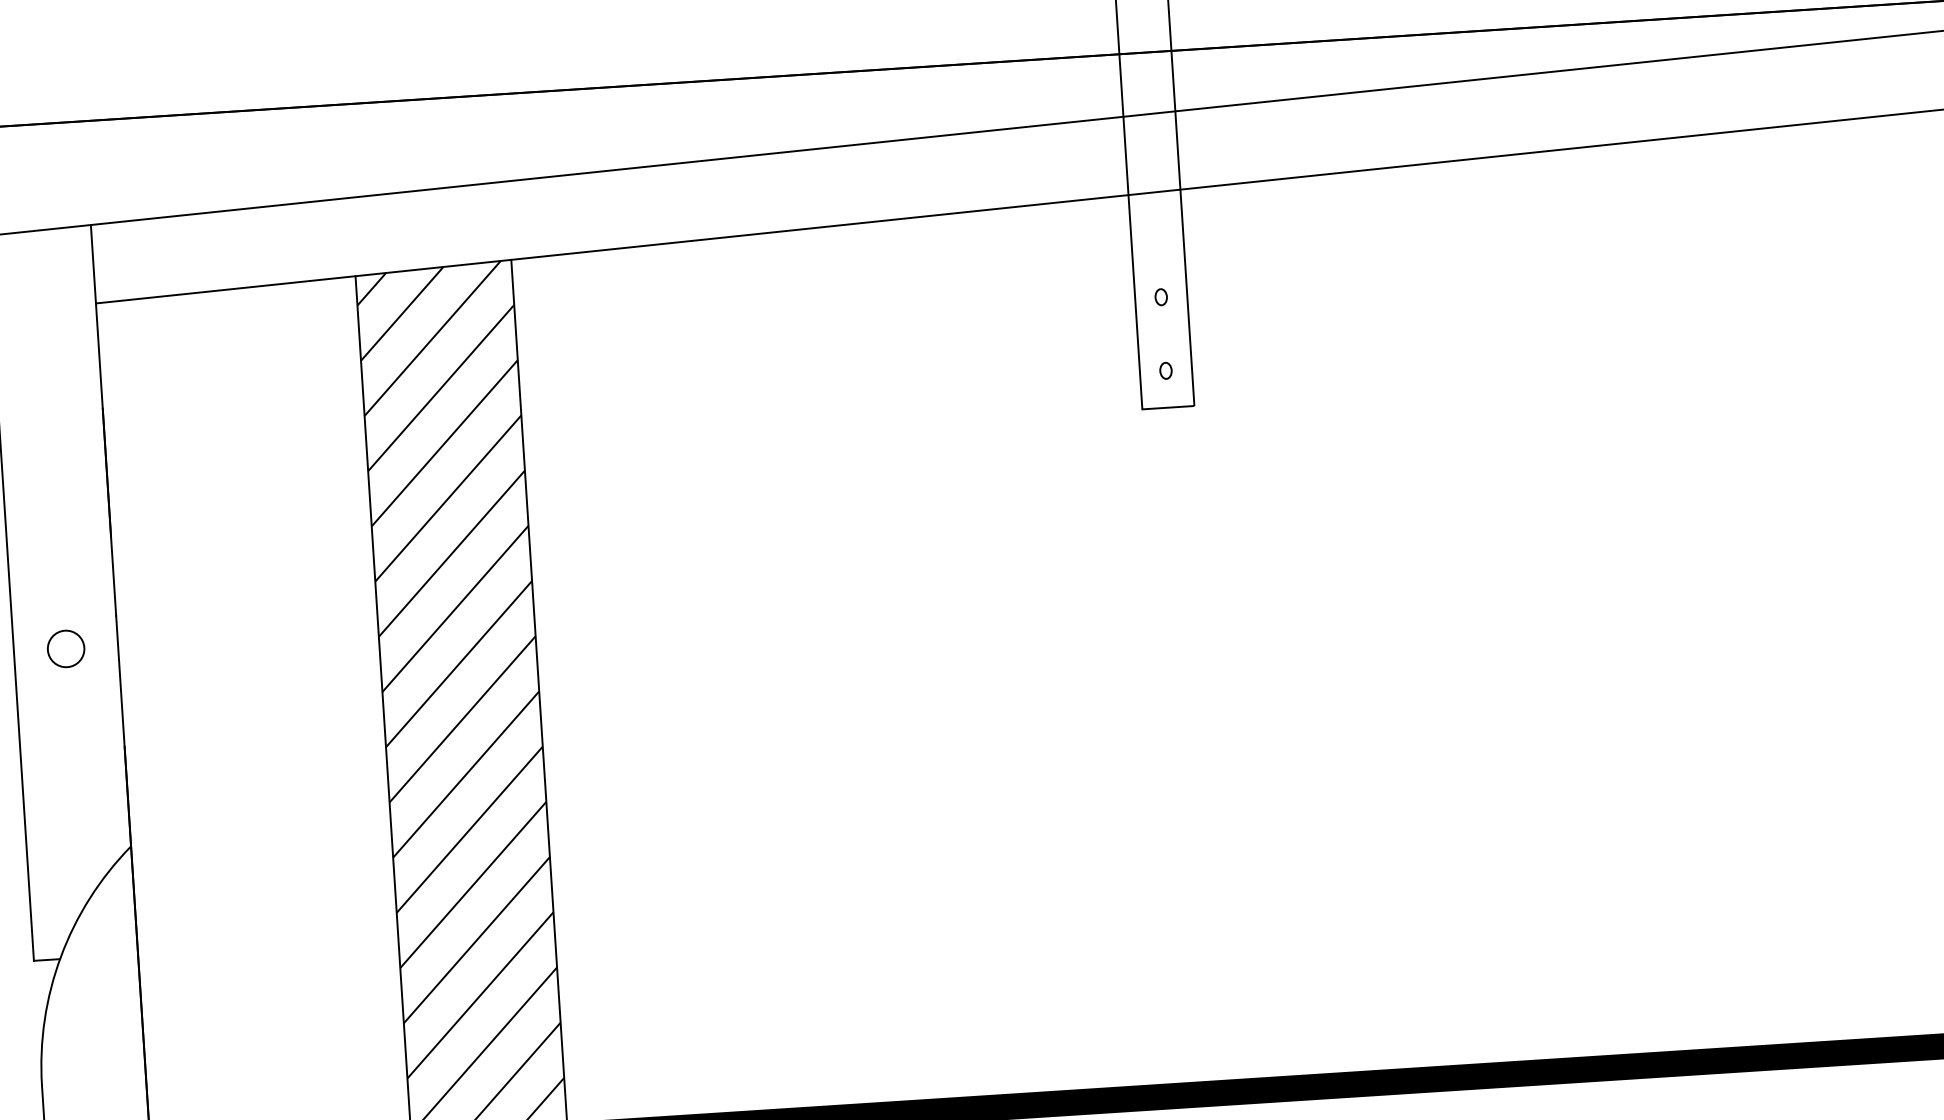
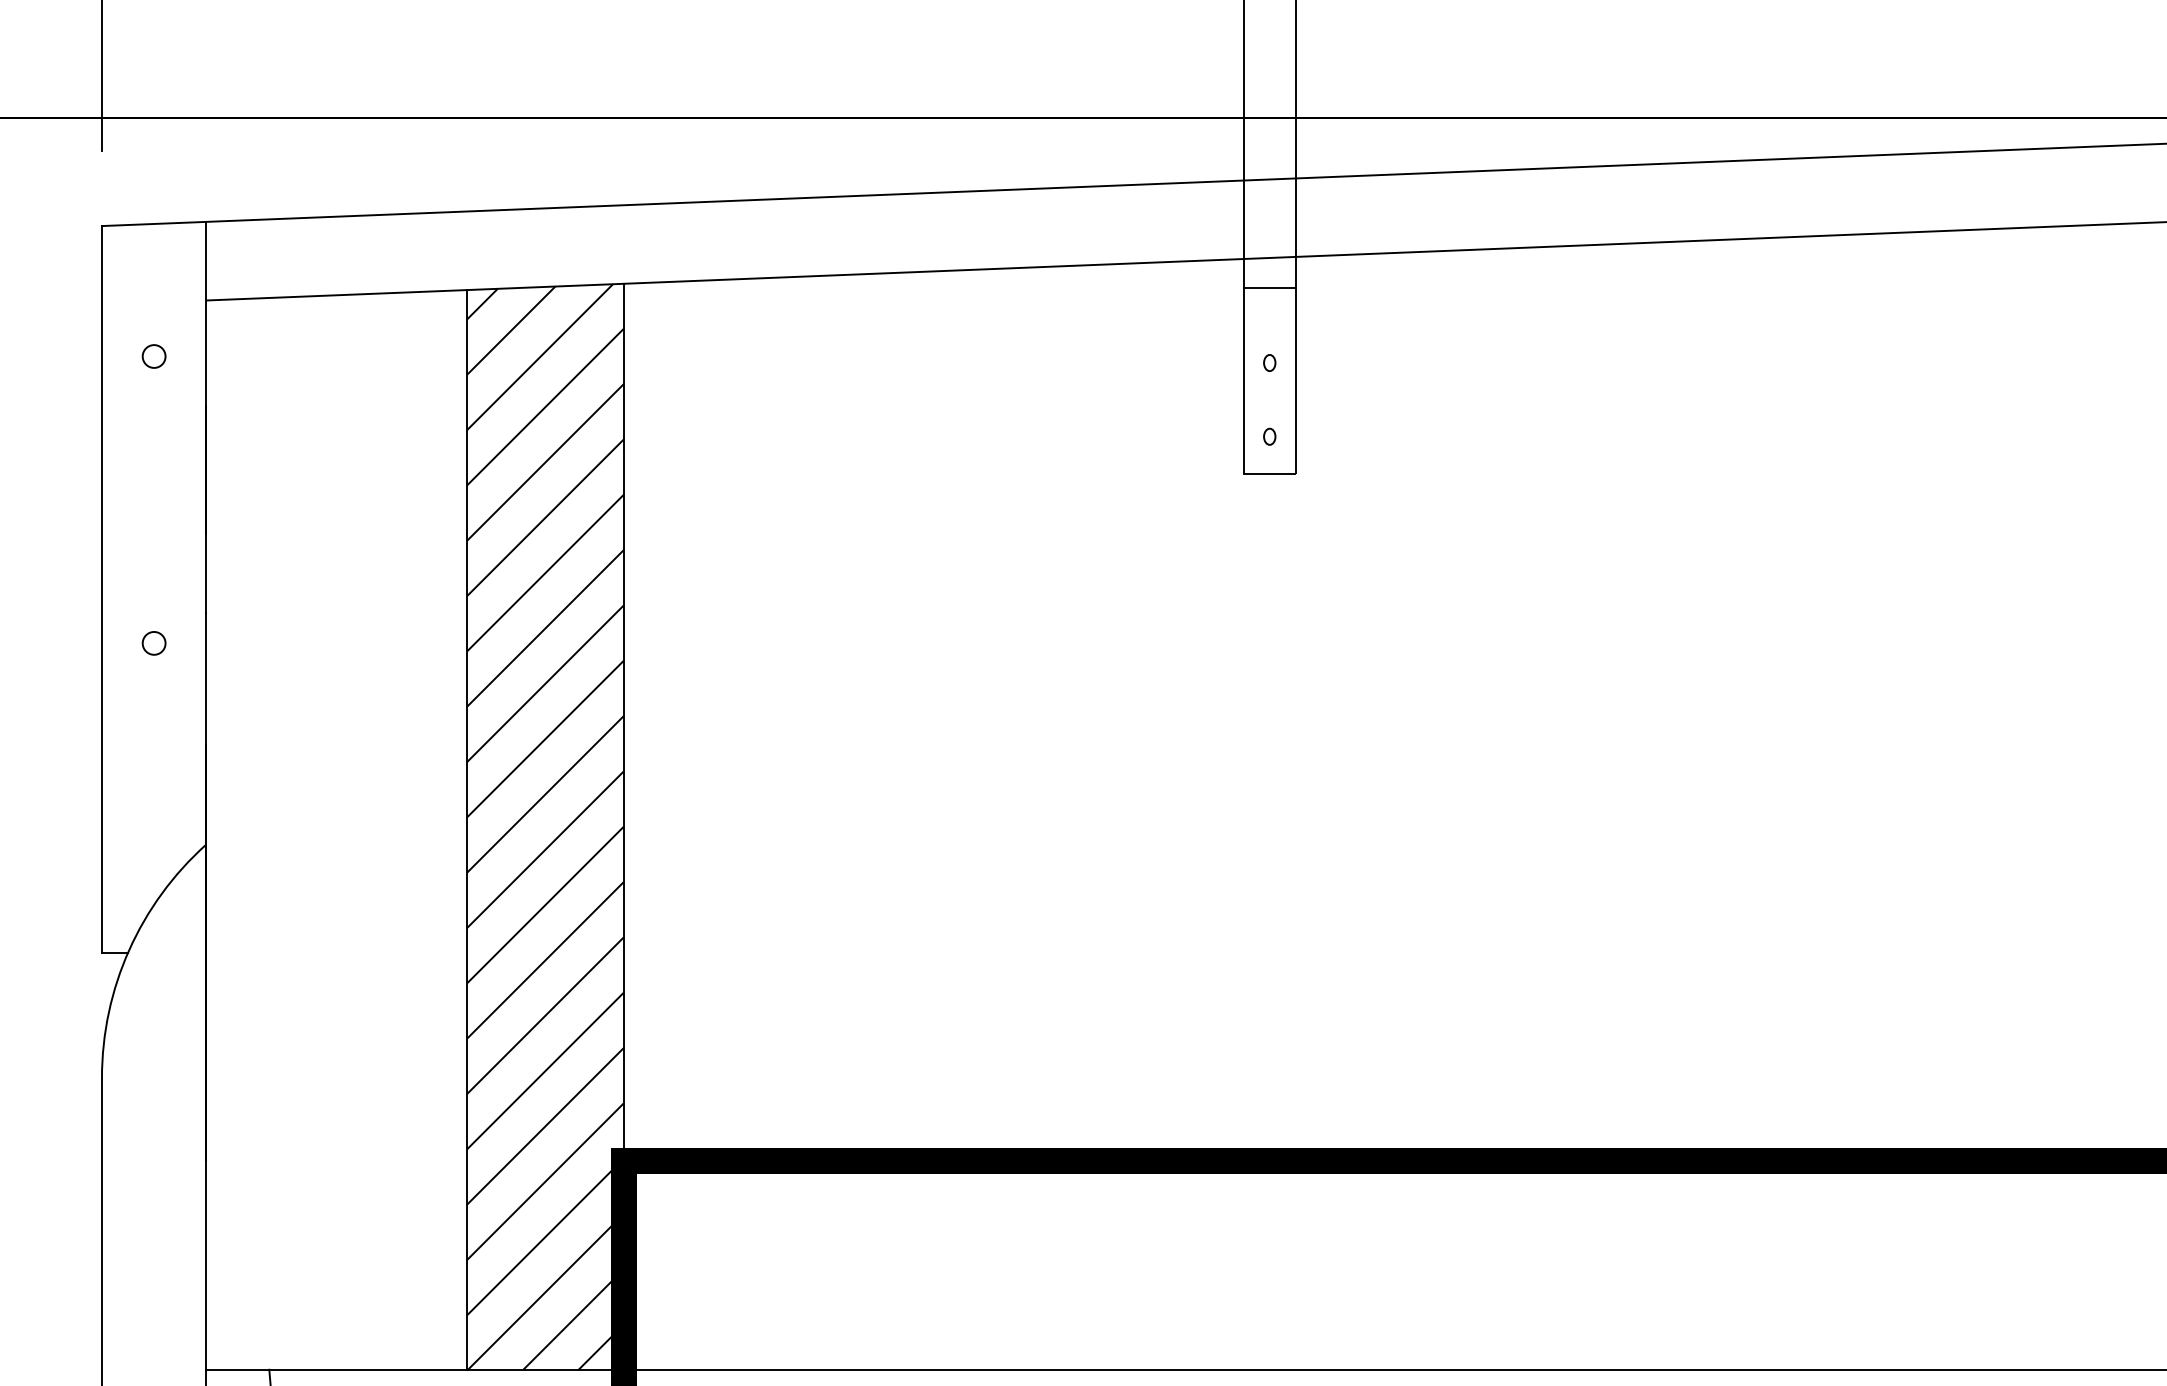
line: (1156, 221) -> (1269, 287), added
circle: (46, 362) -> (153, 356), added
circle: (65, 649) -> (153, 643), size x0.62

